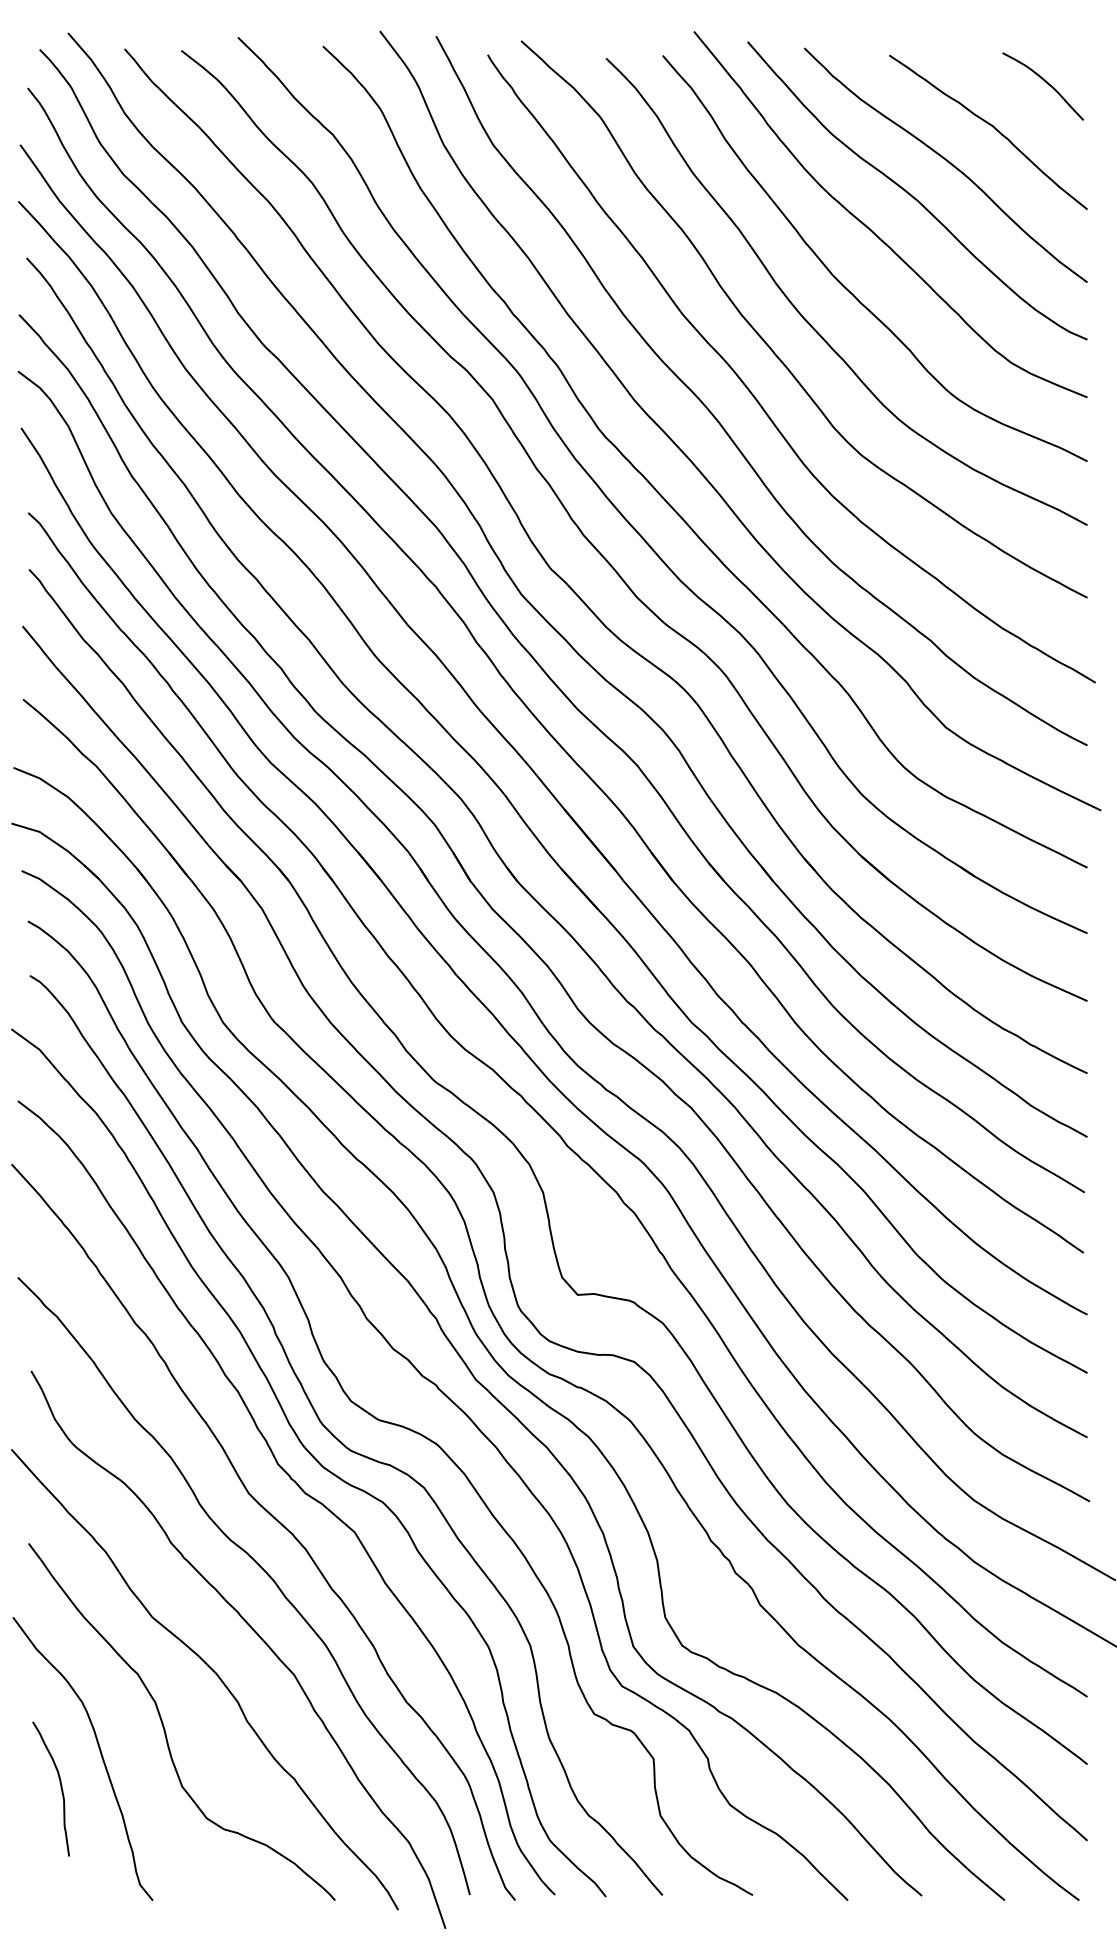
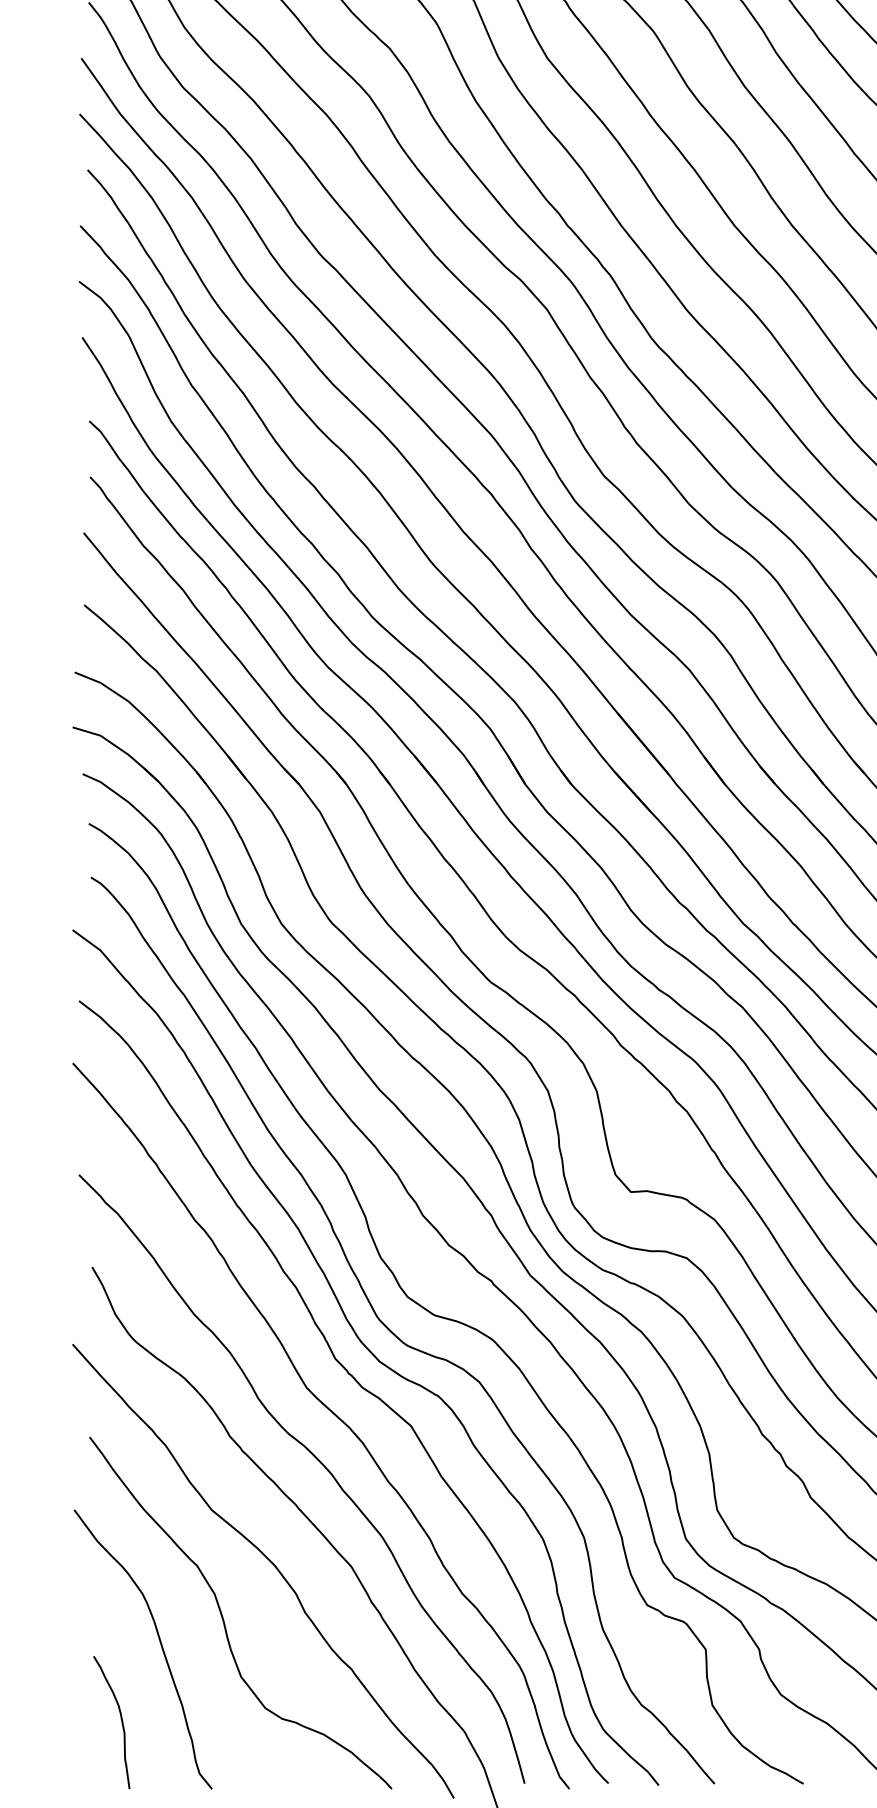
curve: (60, 1787) -> (121, 1721), moved

